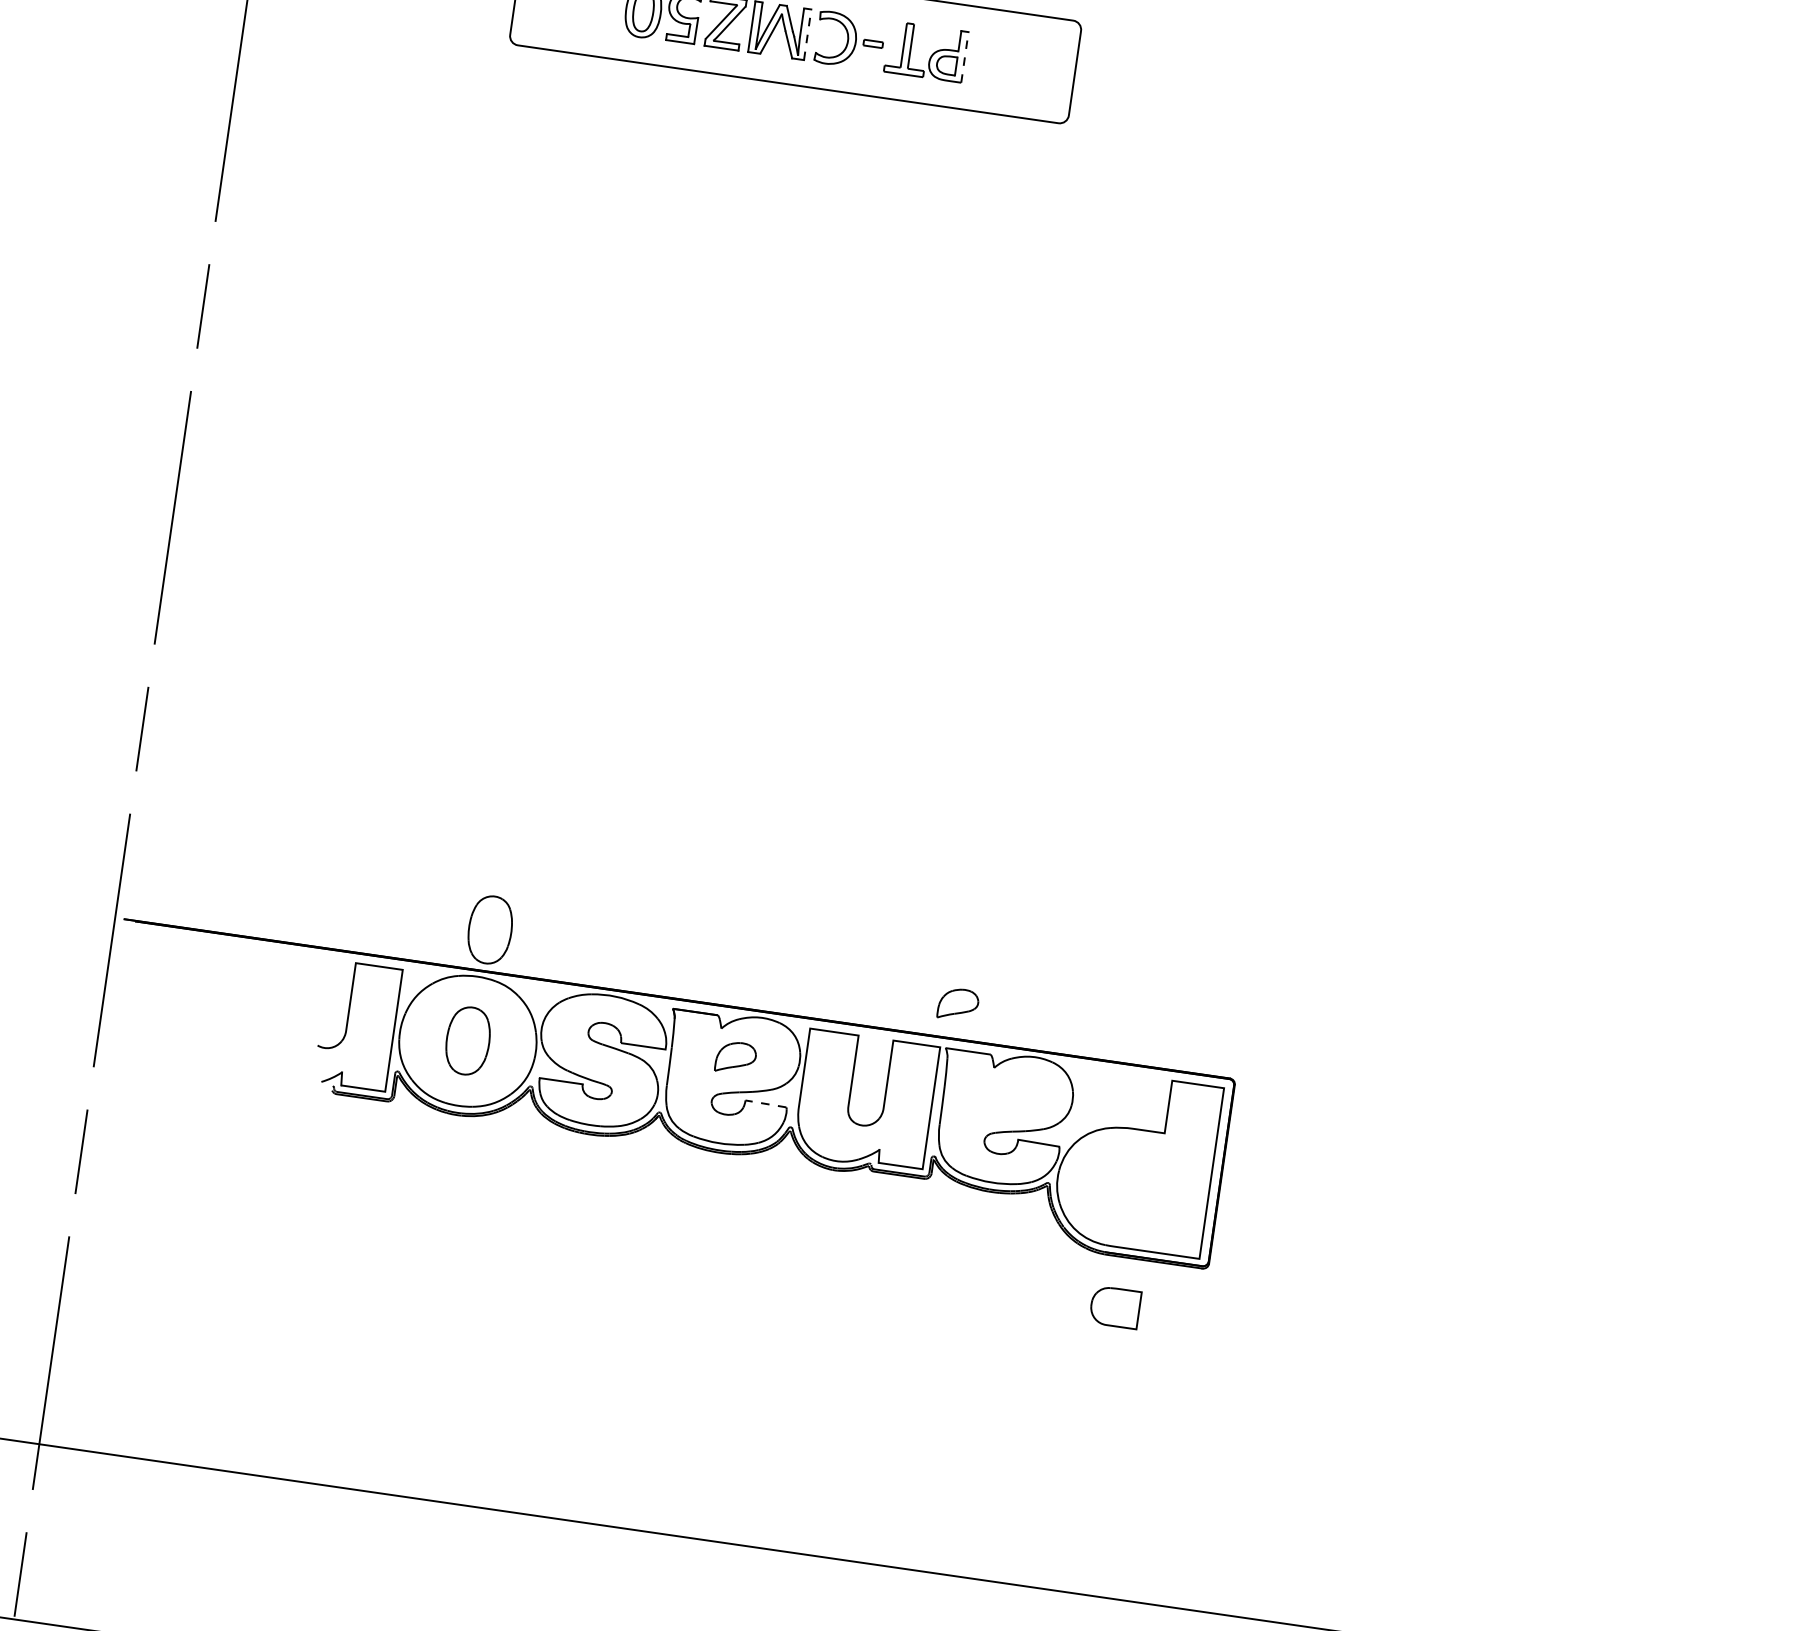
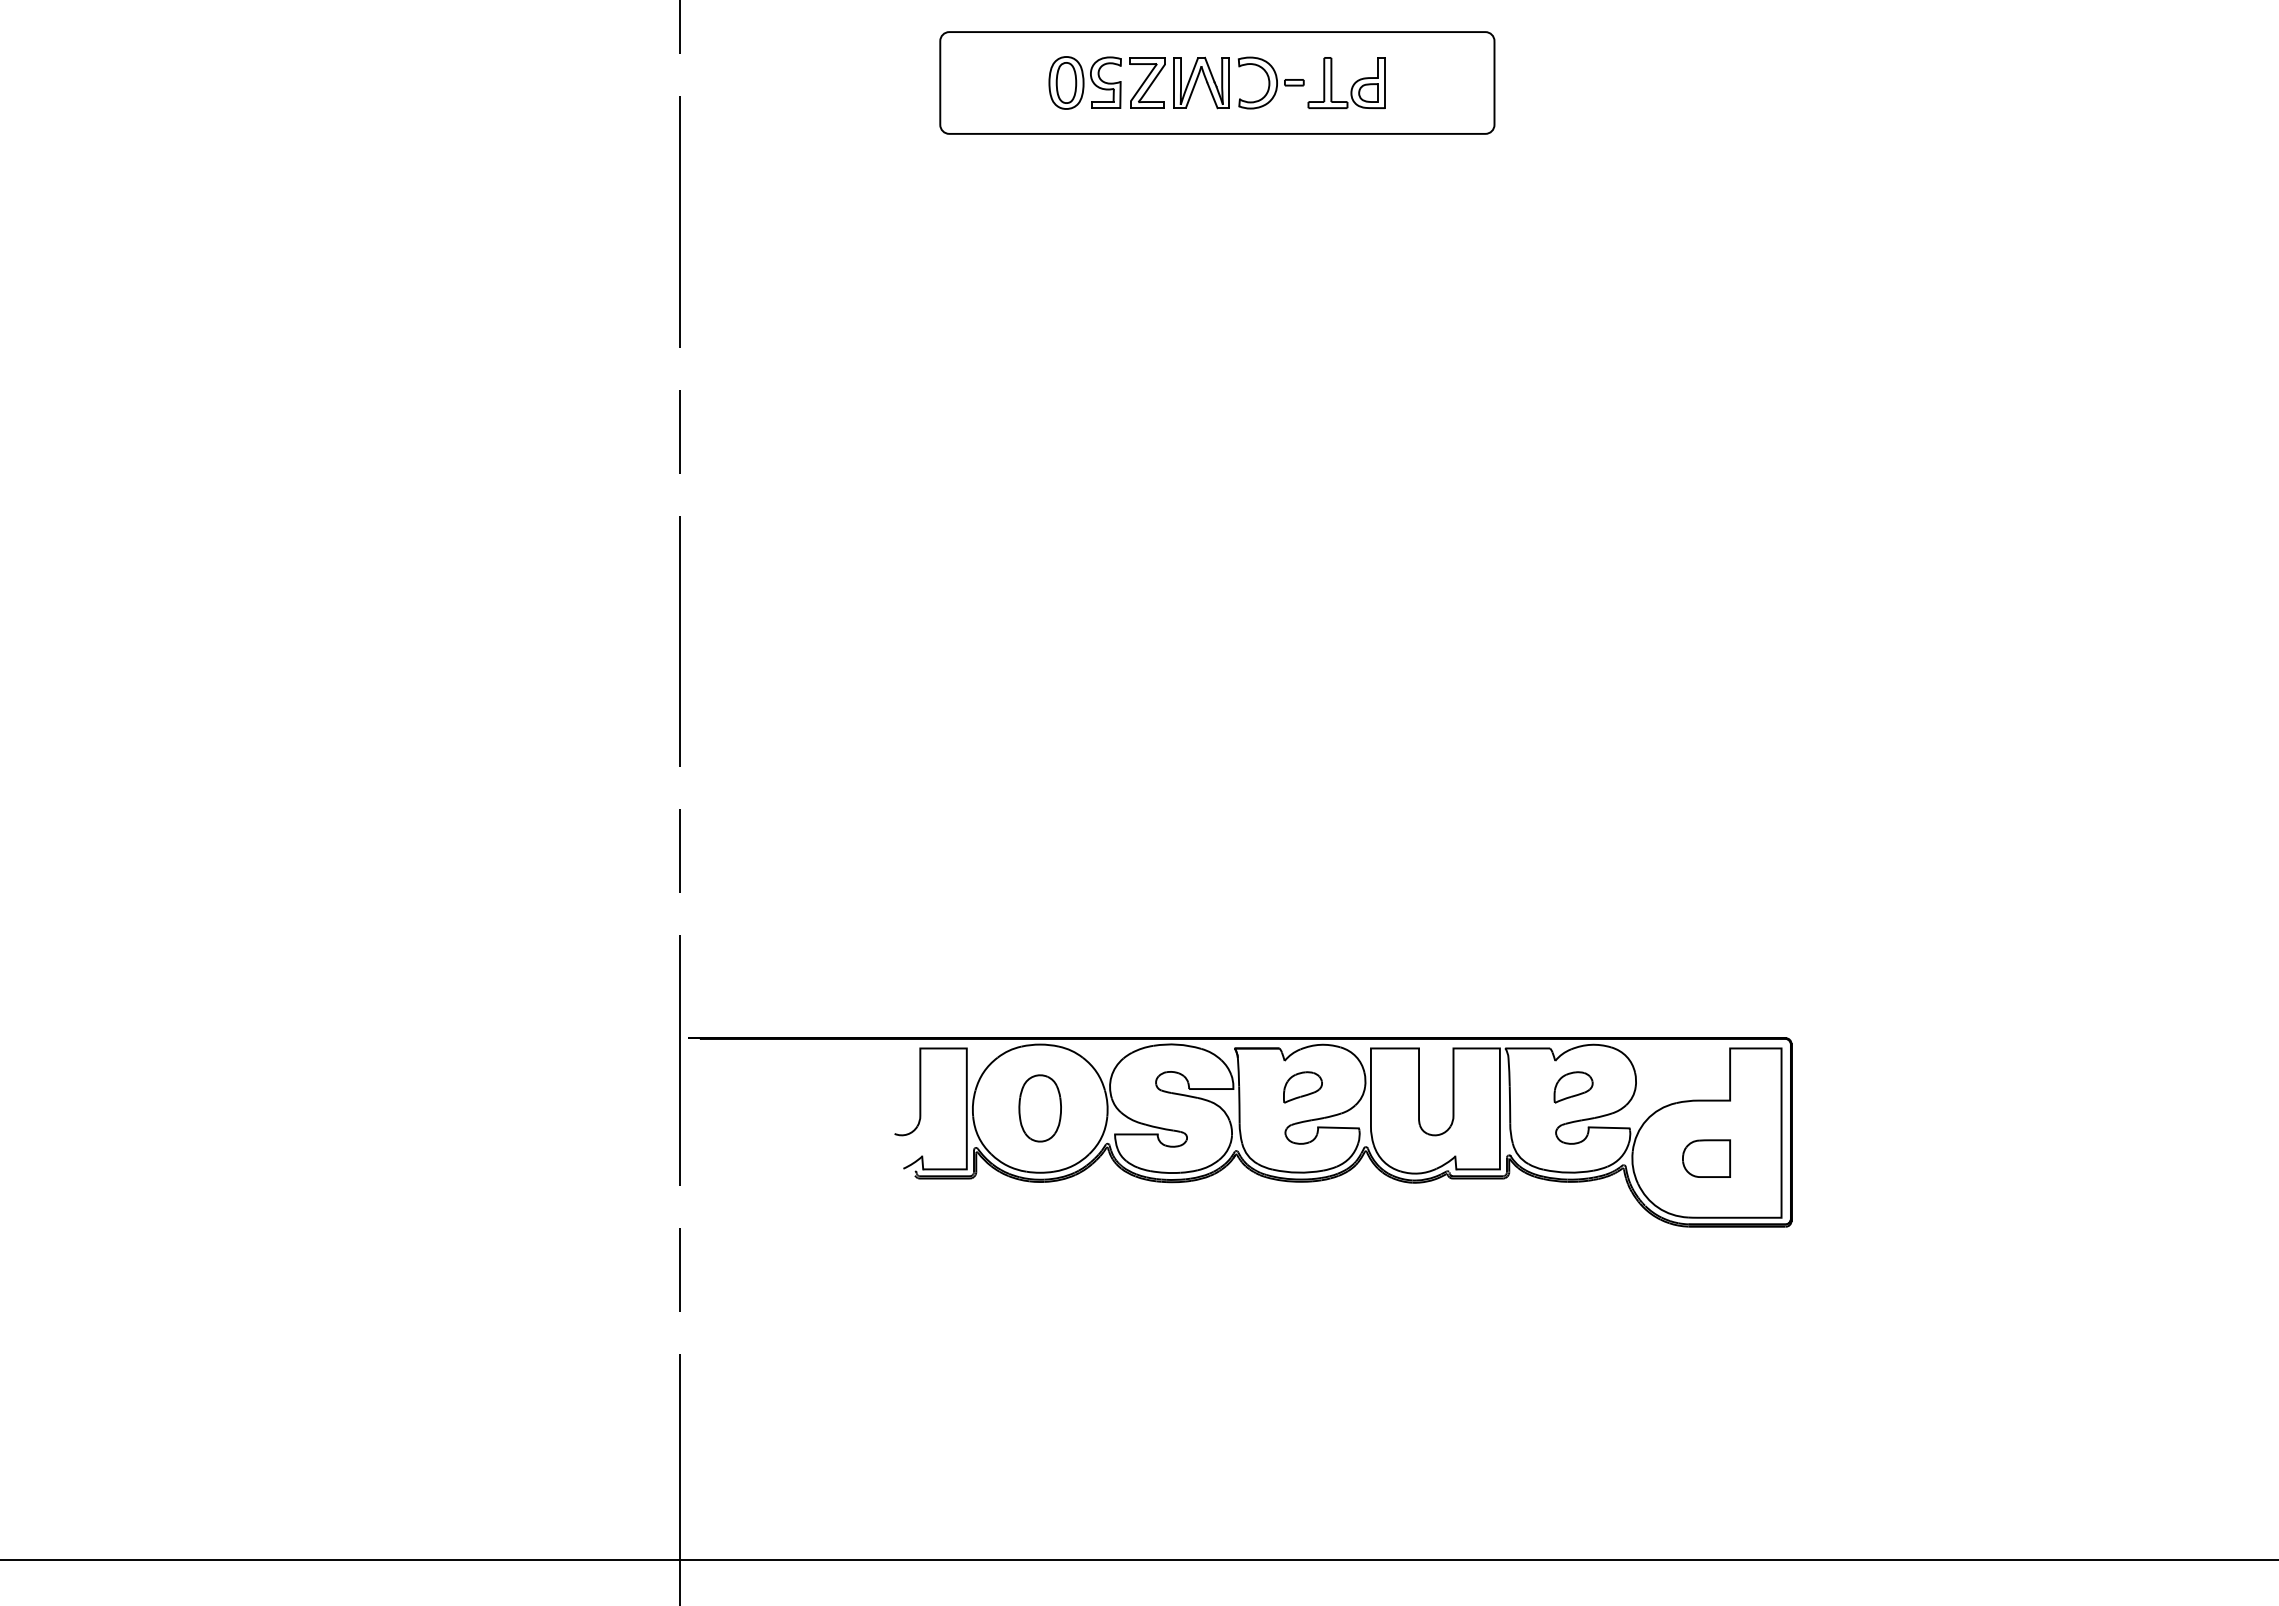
line: (807, 34) -> (1229, 82), dashed -> solid
line: (965, 56) -> (1385, 82), dashed -> solid
part: (489, 929) -> (1045, 997), removed
part: (958, 1004) -> (1573, 1087), moved
line: (764, 1103) -> (1337, 1127), dashed -> solid
part: (1115, 1307) -> (1706, 1158), moved

